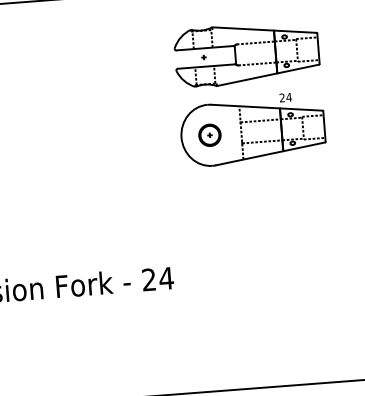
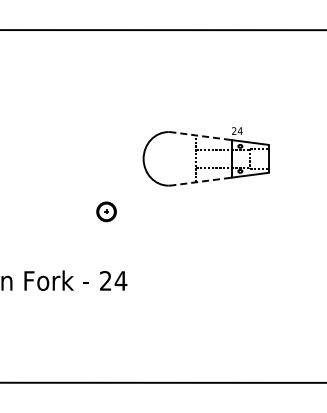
part: (245, 54) -> (205, 90), removed
line: (245, 106) -> (201, 136), solid -> dashed
part: (209, 134) -> (106, 211), moved
line: (249, 158) -> (201, 181), solid -> dashed

